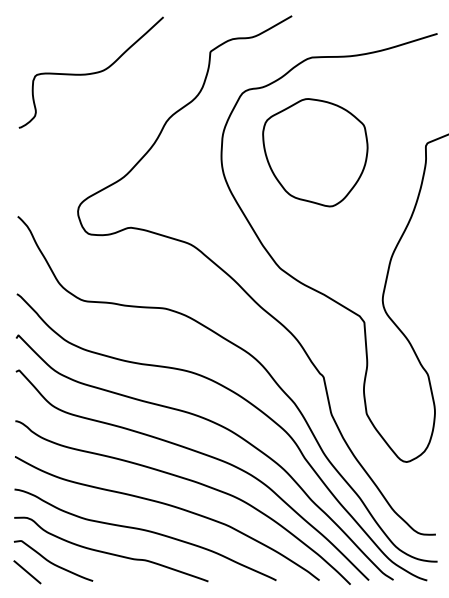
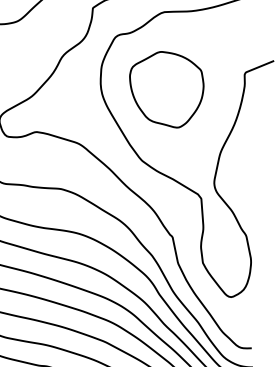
part: (315, 152) -> (166, 89), moved

